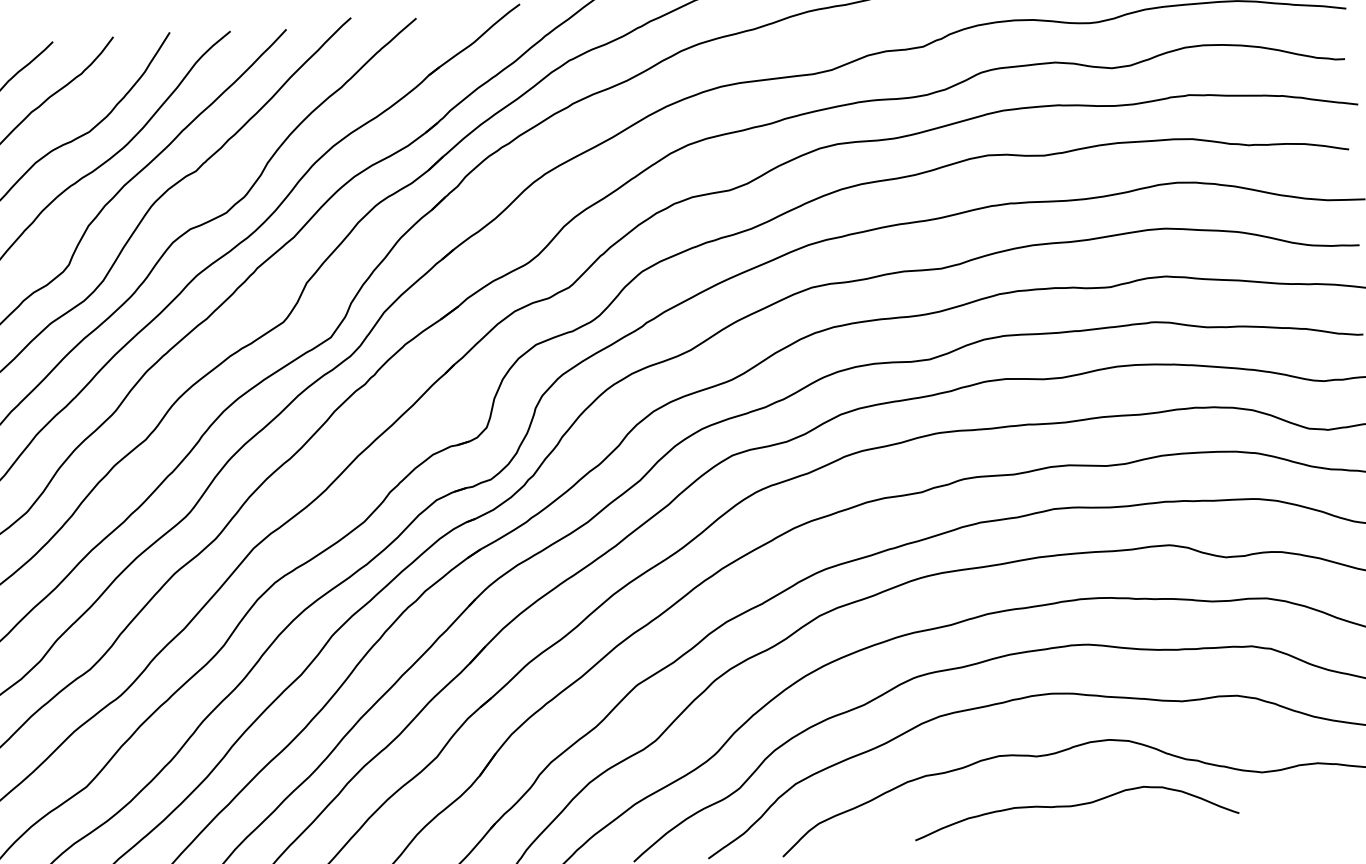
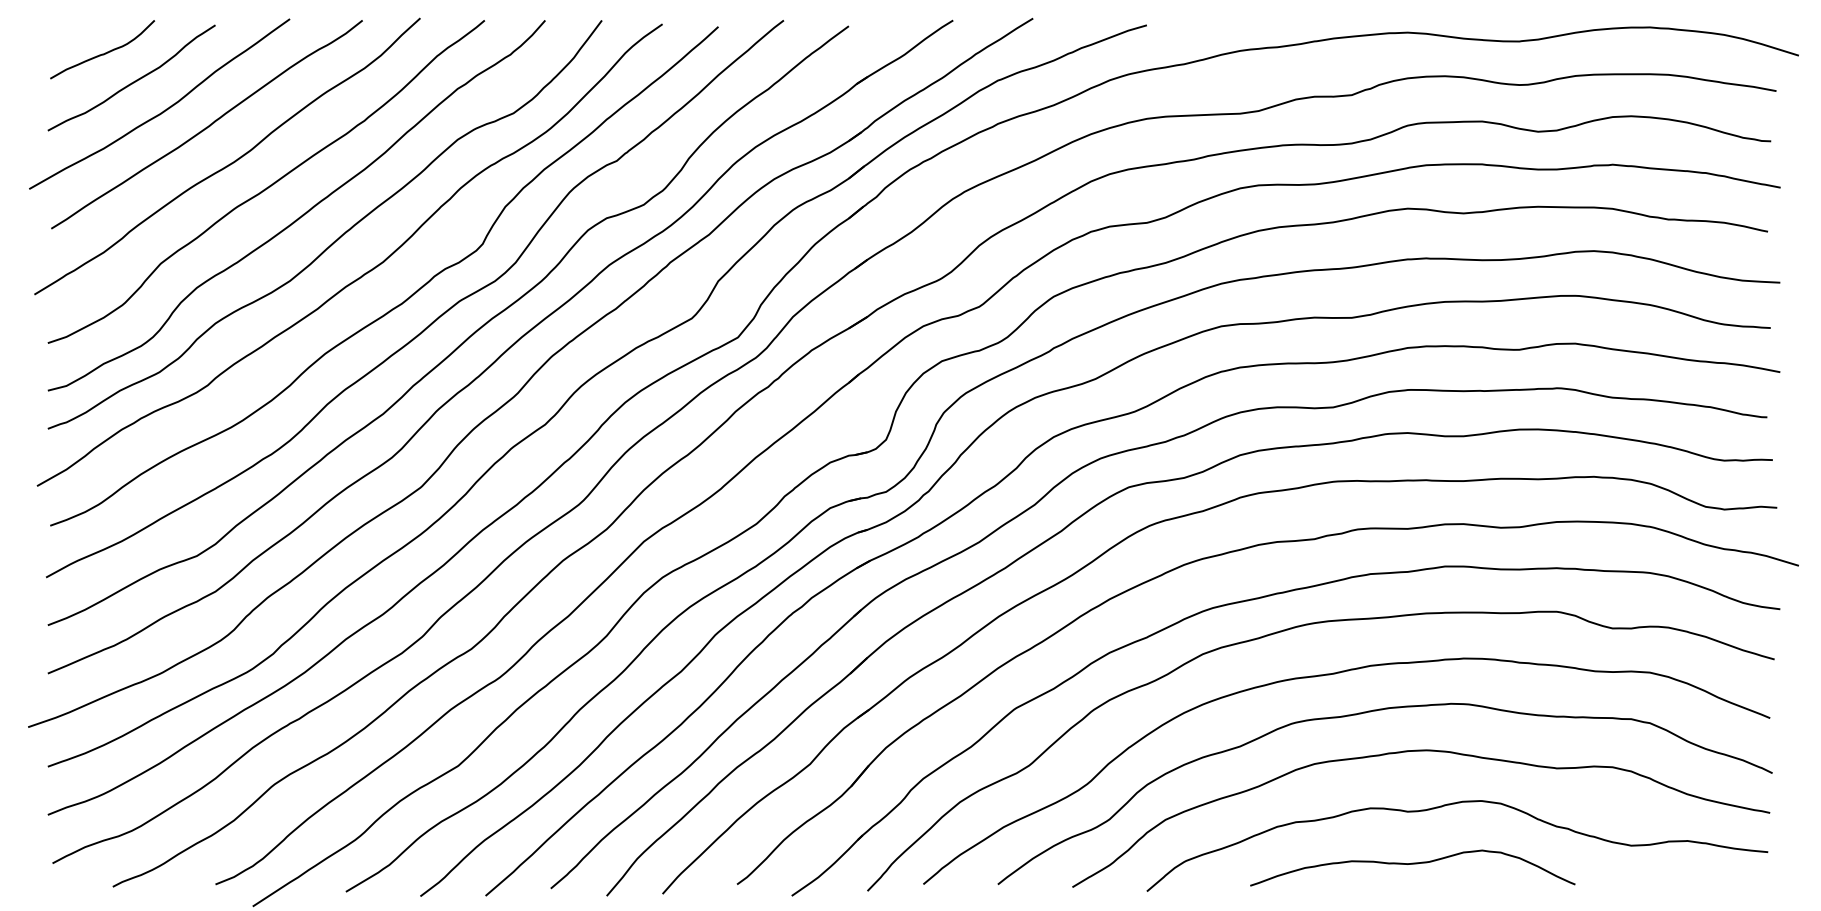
curve: (1075, 806) -> (1412, 864), moved

